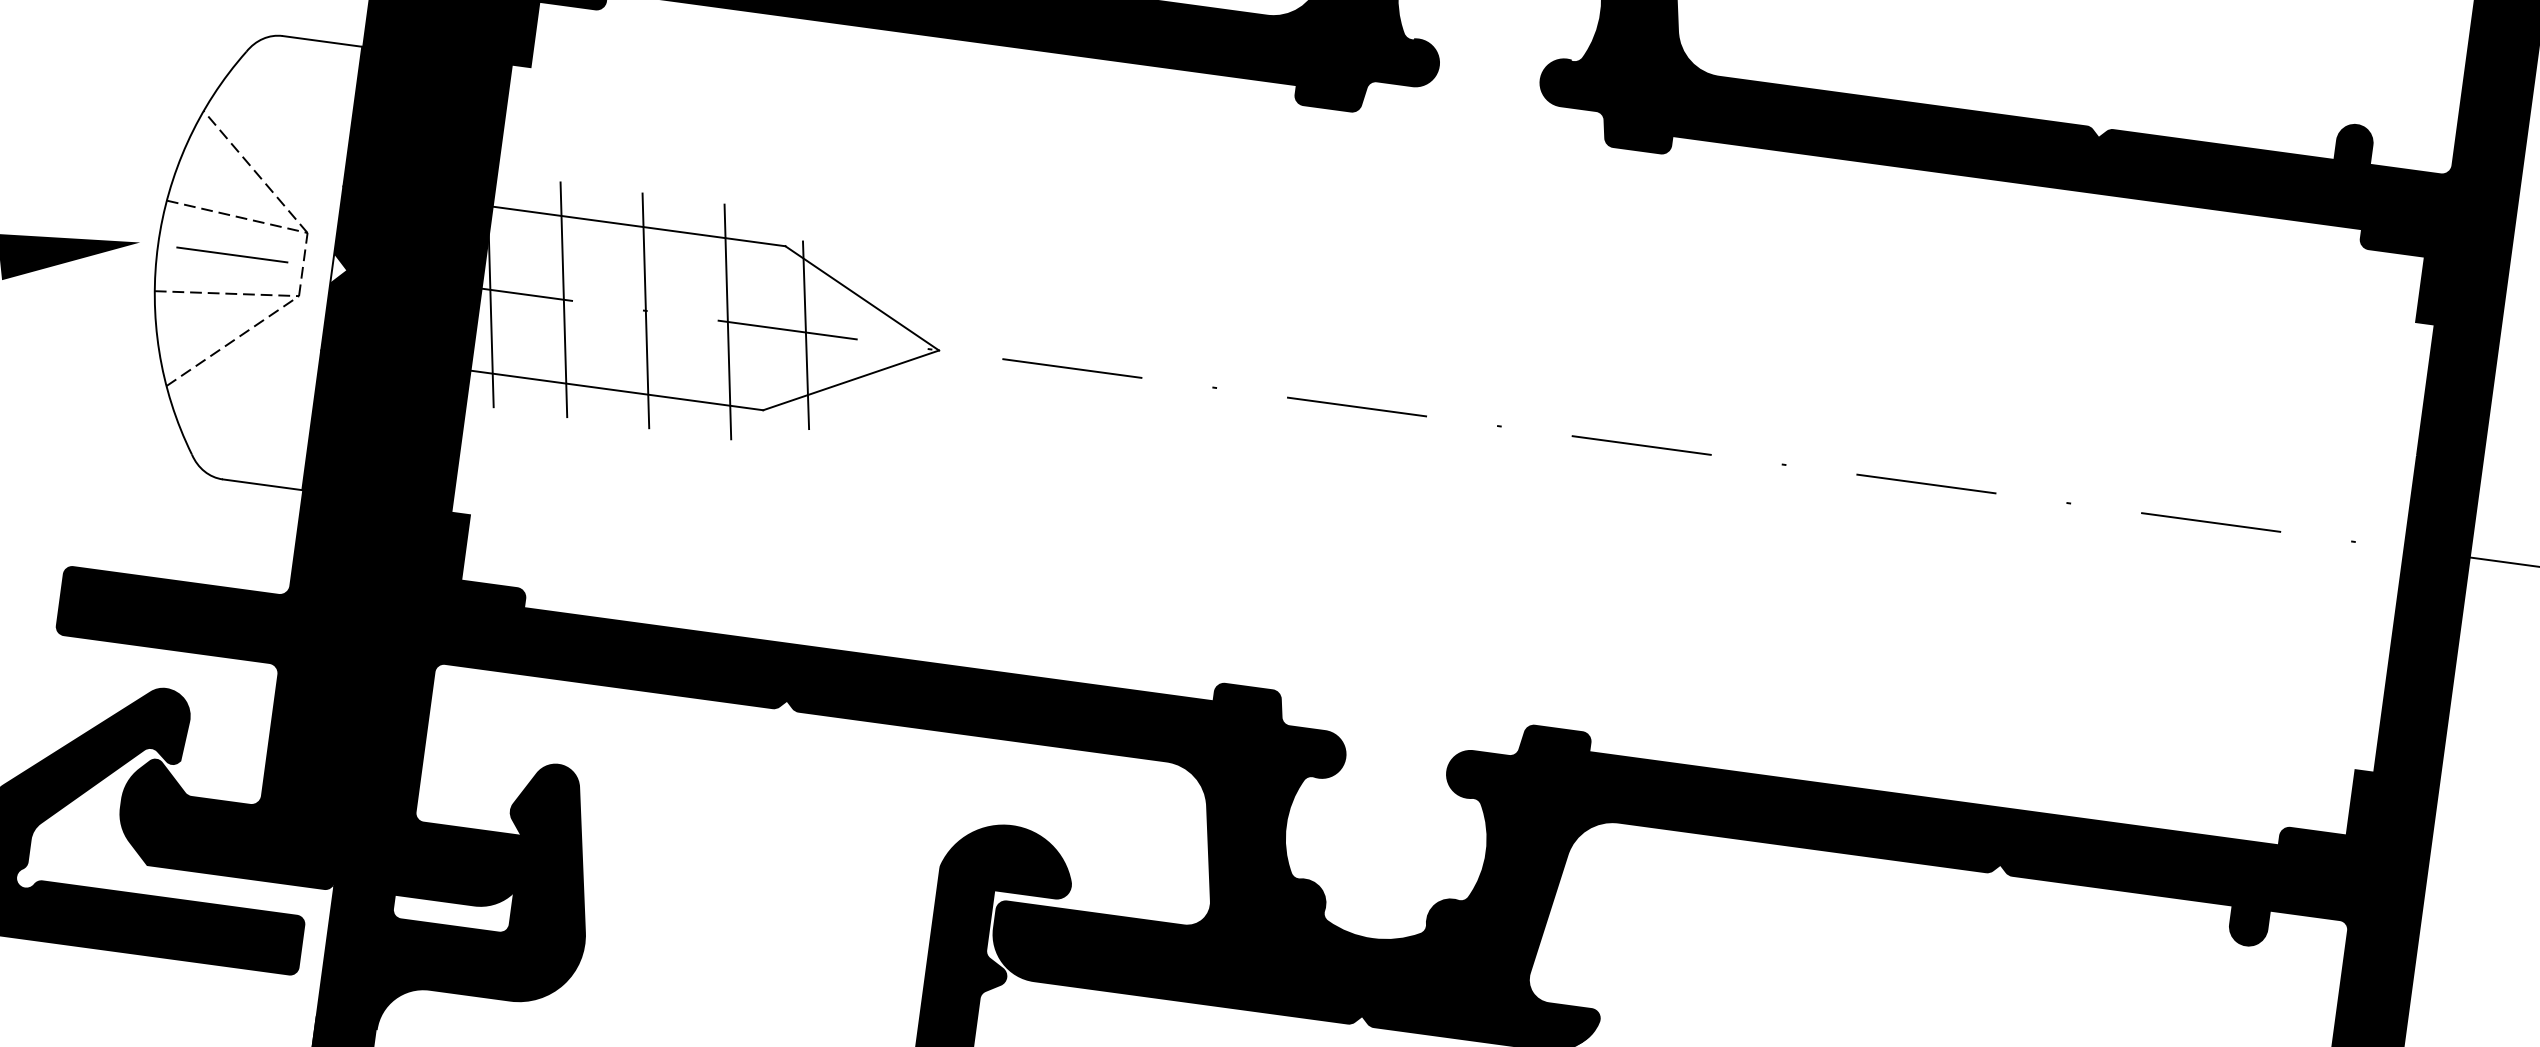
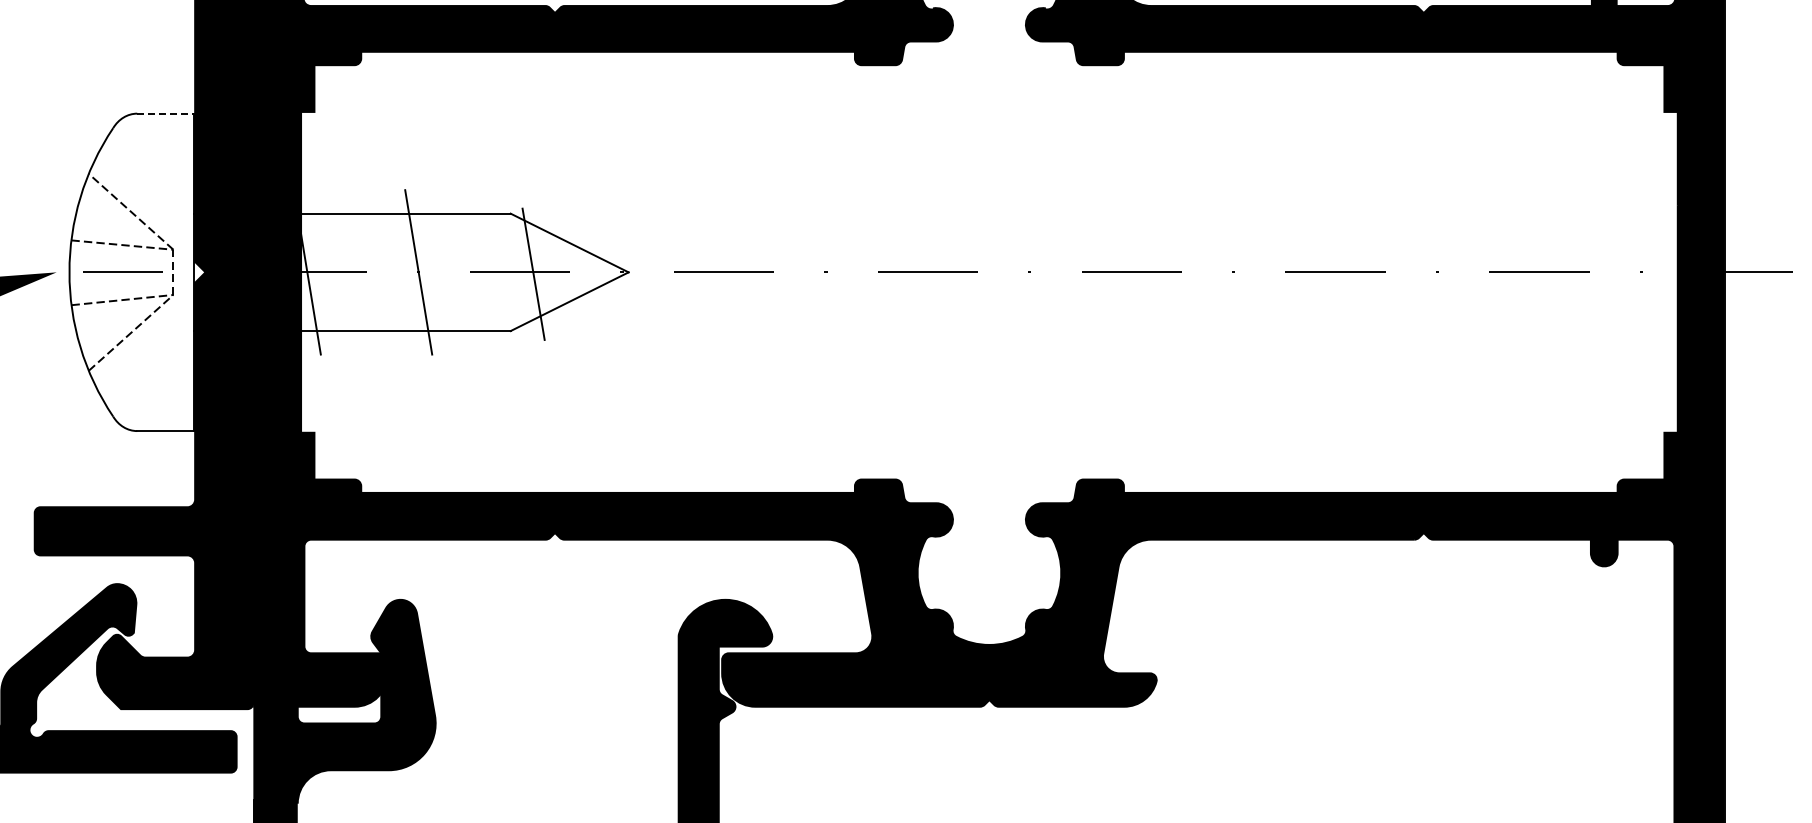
line: (323, 41) -> (166, 113), solid -> dashed
line: (563, 299) -> (359, 272), removed
line: (726, 321) -> (476, 272), removed

